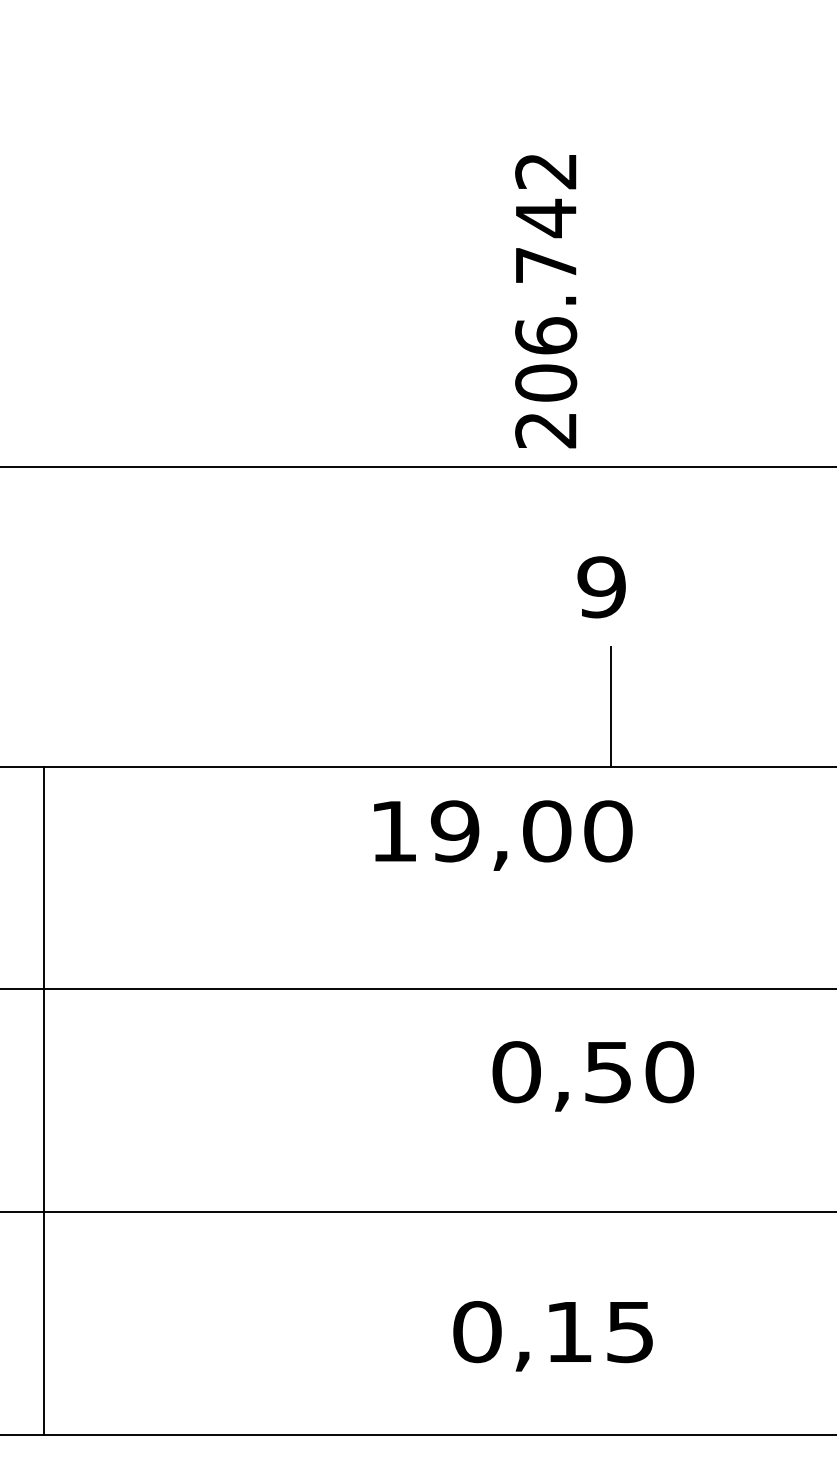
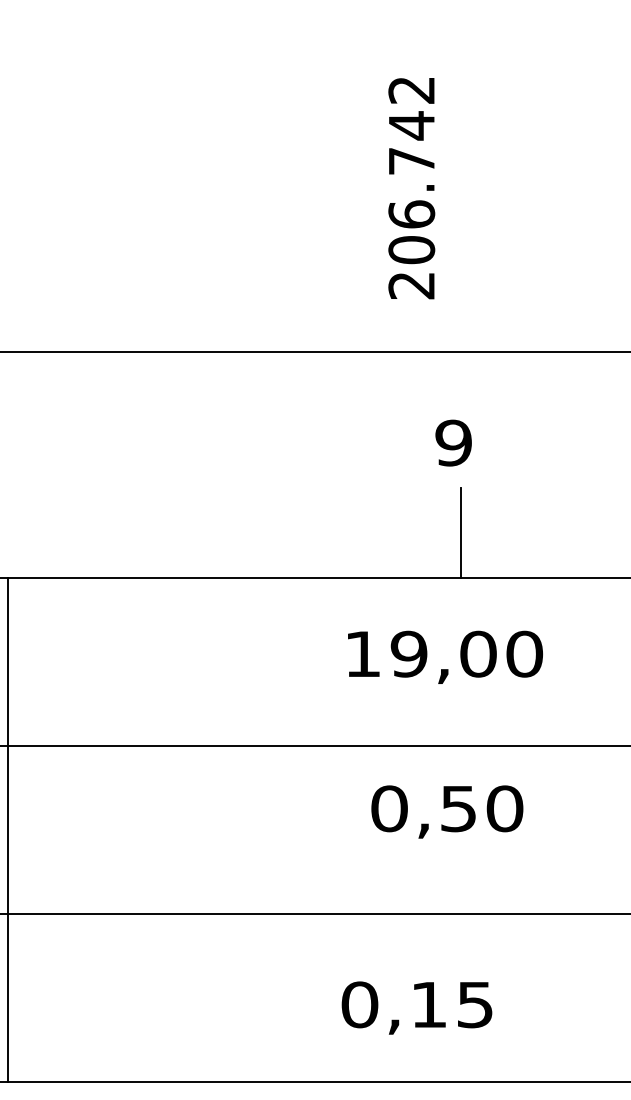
text: (545, 301) -> (411, 188), moved
text: (503, 834) -> (445, 656), moved
line: (43, 1100) -> (7, 830), moved

